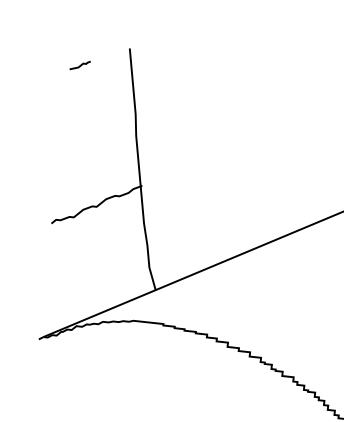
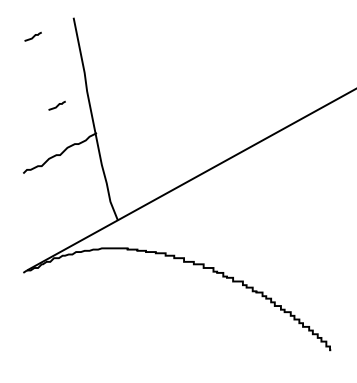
curve: (98, 148) -> (56, 105), added

